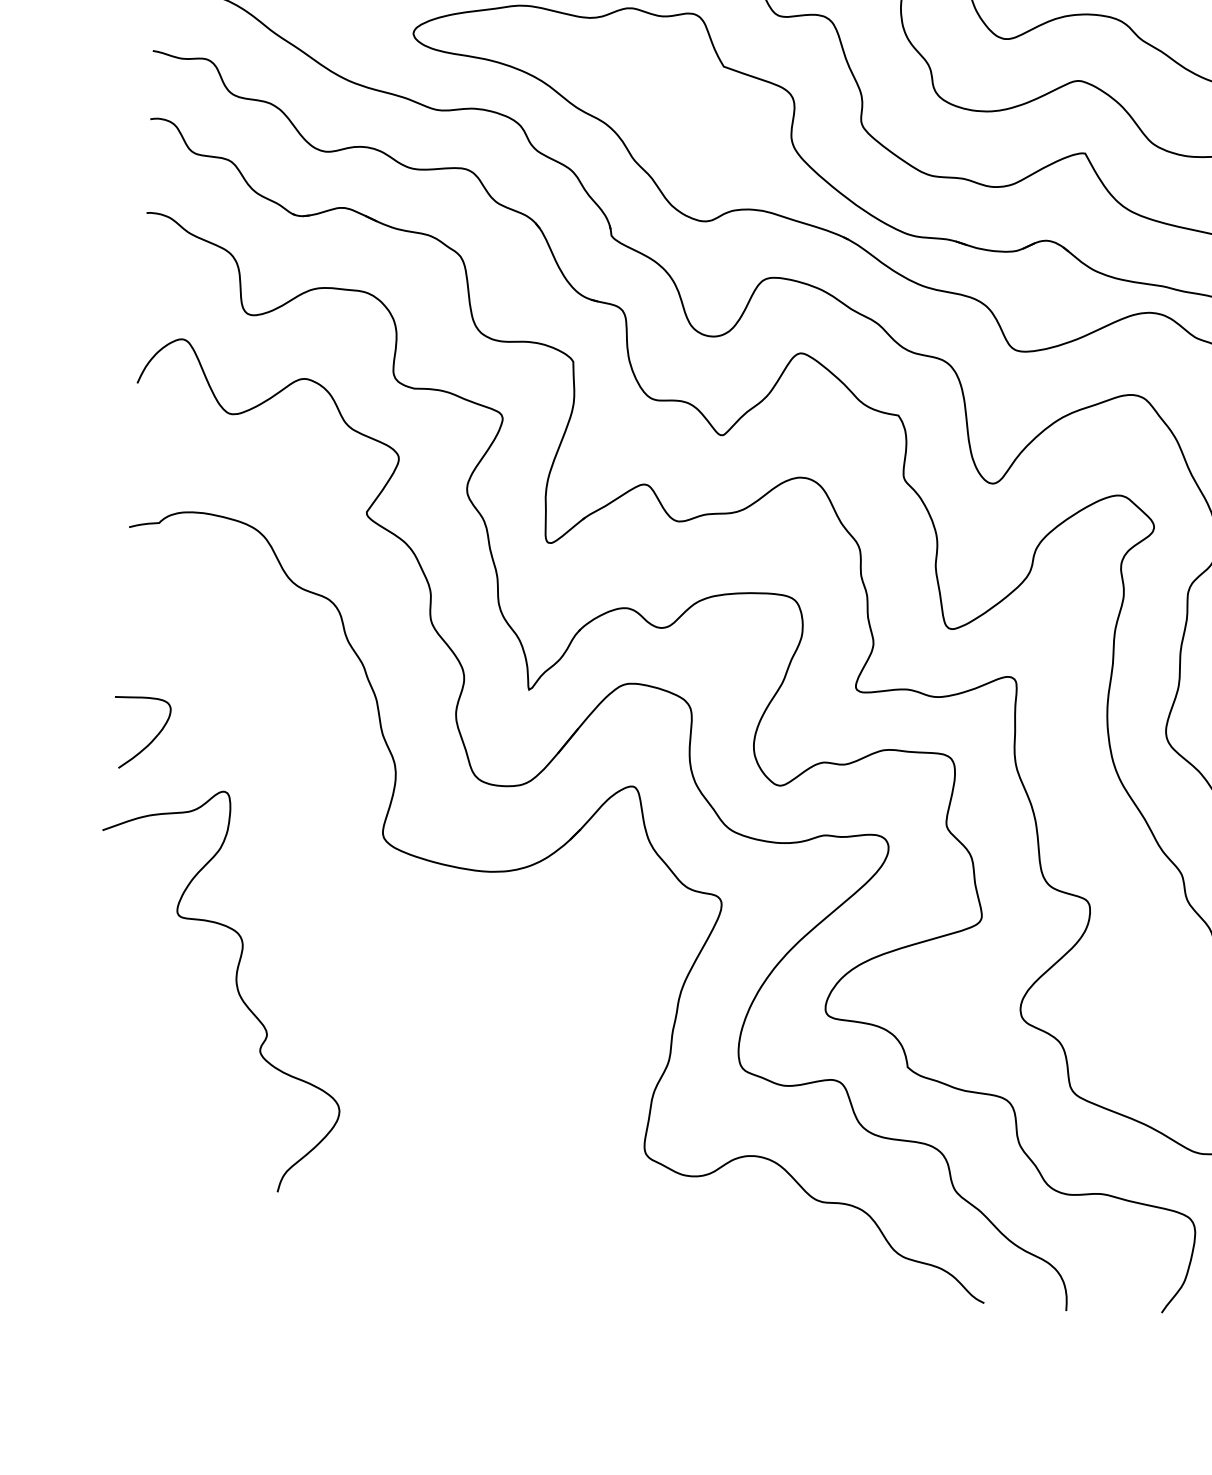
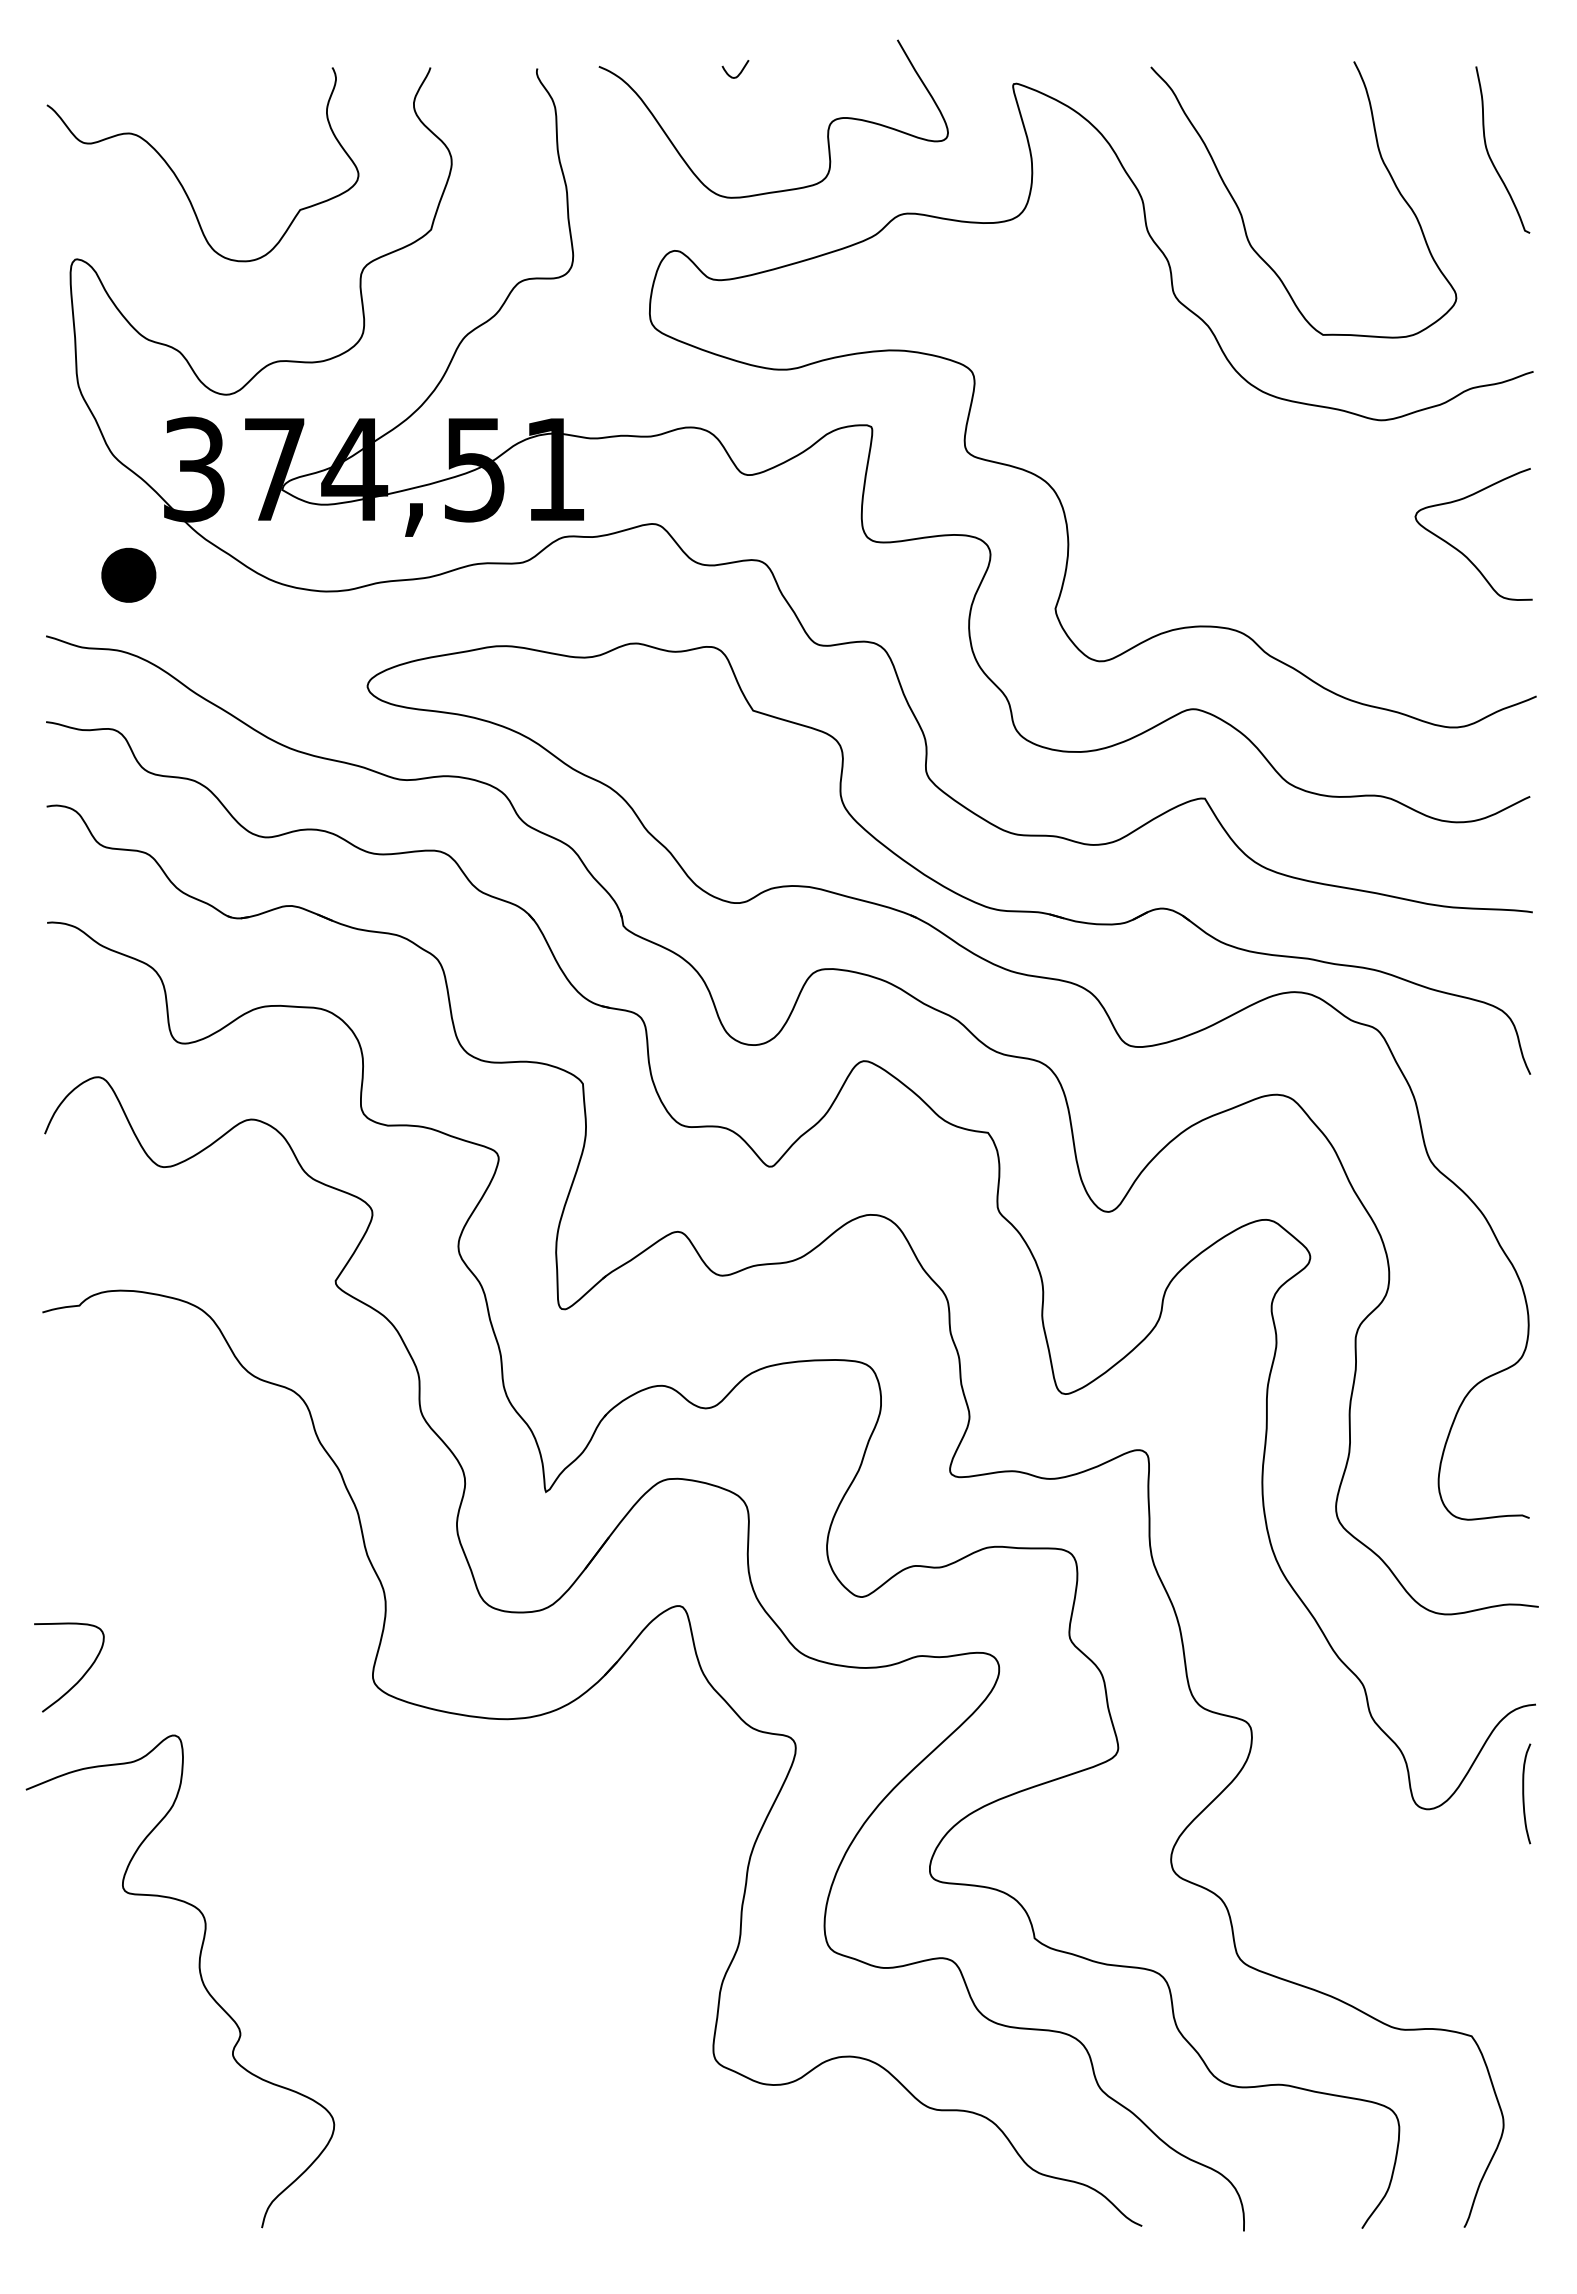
part: (230, 929) -> (189, 1905), moved

